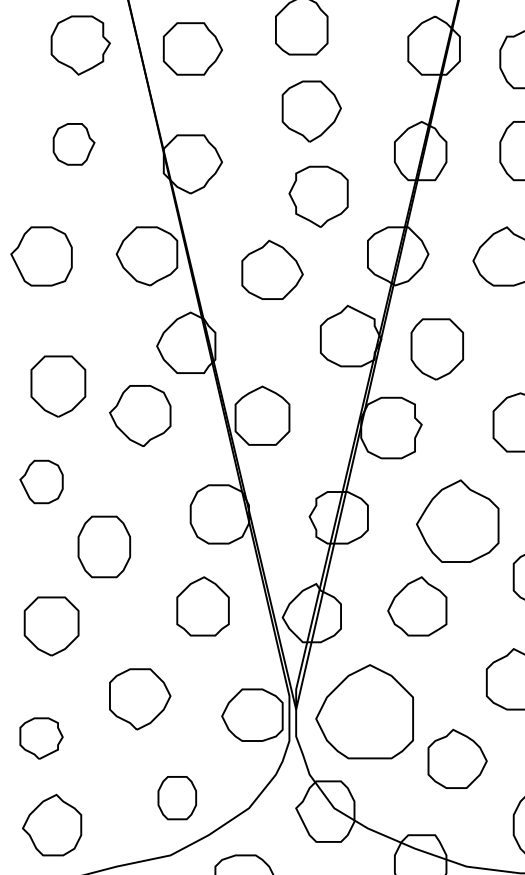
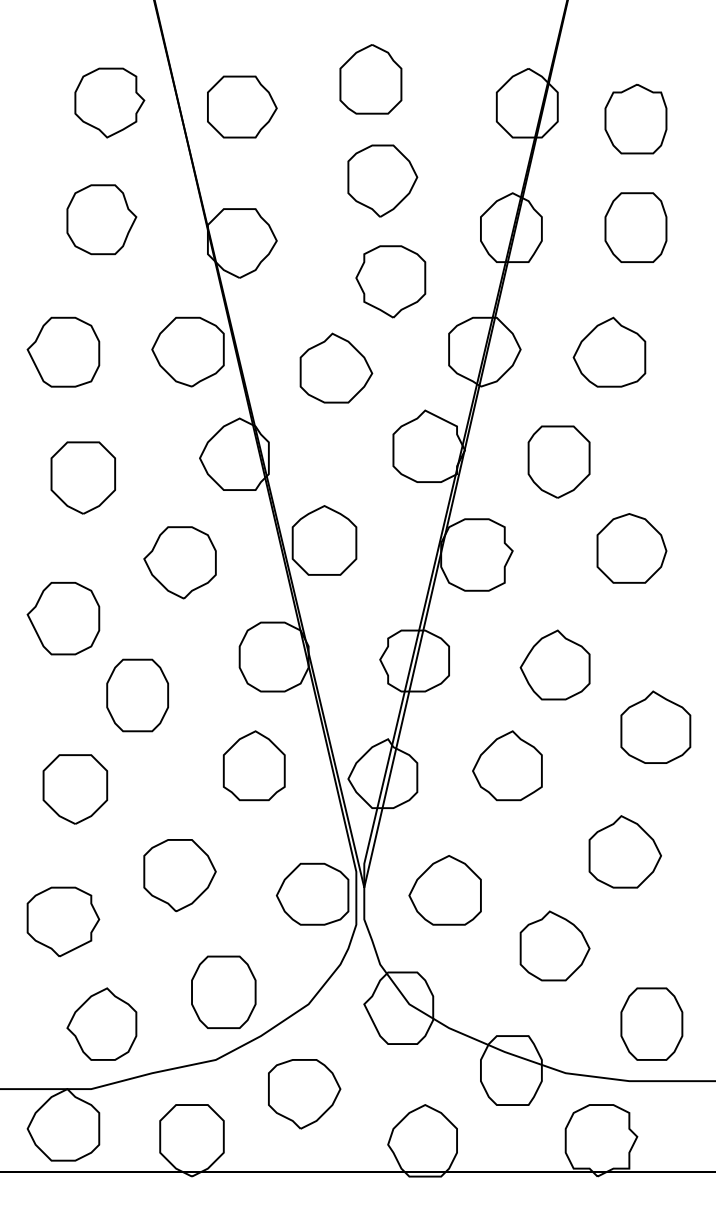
part: (73, 144) -> (101, 219), size x1.43
part: (436, 348) -> (558, 461), moved
part: (57, 386) -> (82, 477), moved
part: (139, 415) -> (179, 562), moved
part: (41, 481) -> (63, 618), size x1.43
part: (457, 520) -> (554, 664), size x0.71
part: (364, 711) -> (444, 890), size x0.62
part: (41, 738) -> (63, 921), size x1.43
part: (177, 797) -> (223, 991), size x1.43
part: (51, 824) -> (101, 1023), moved

